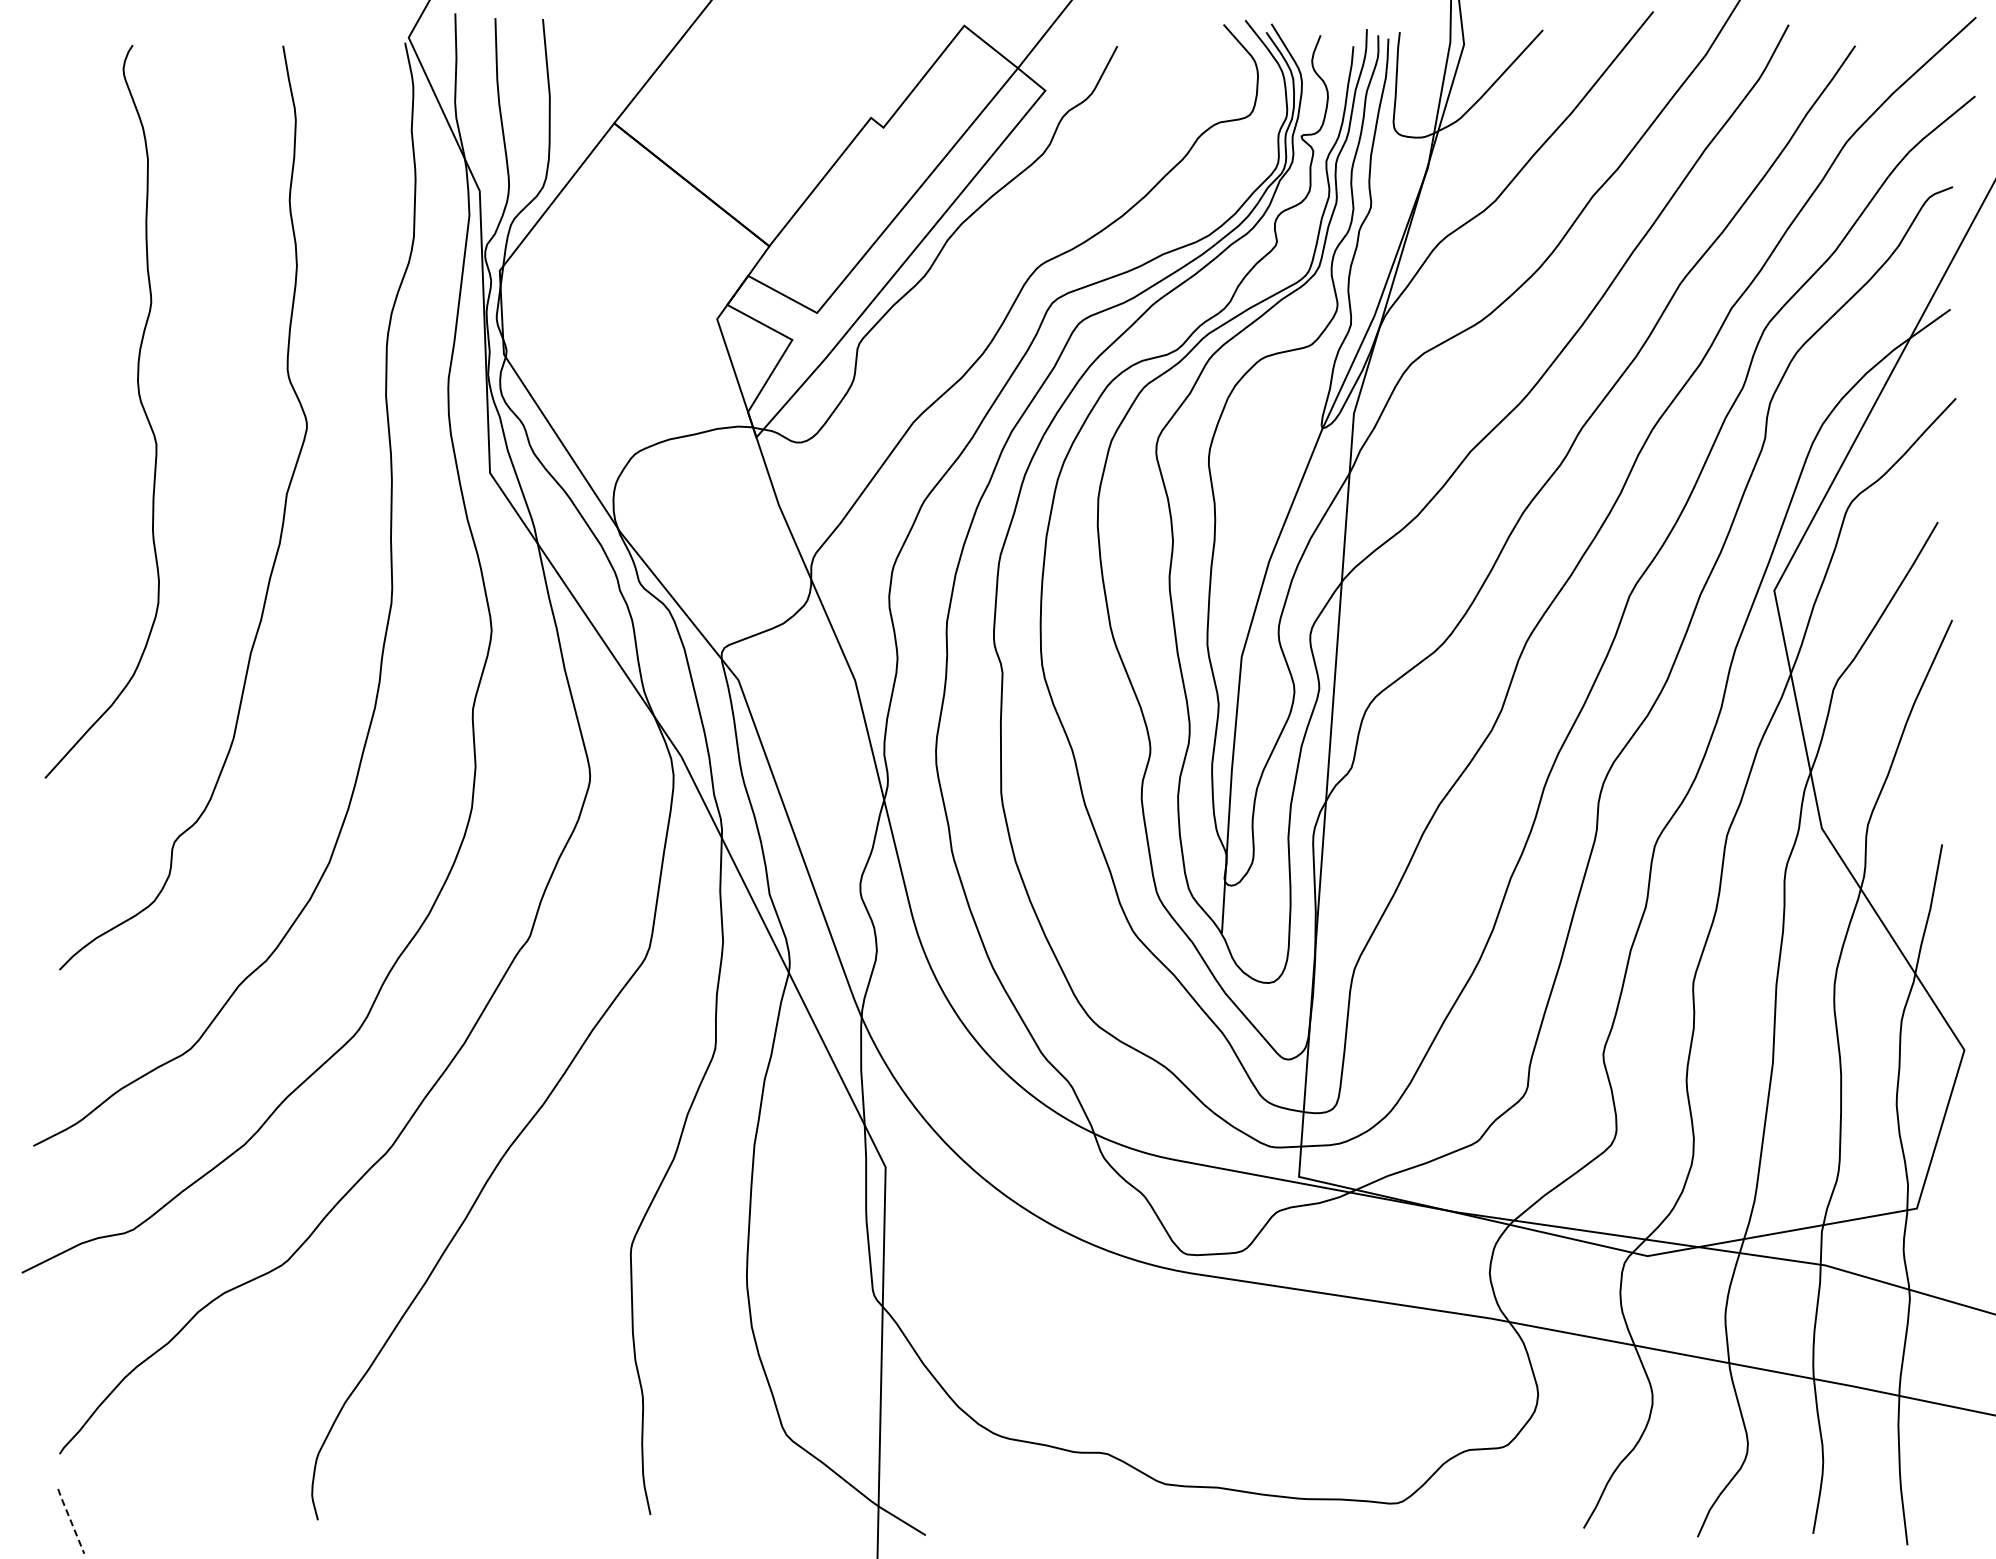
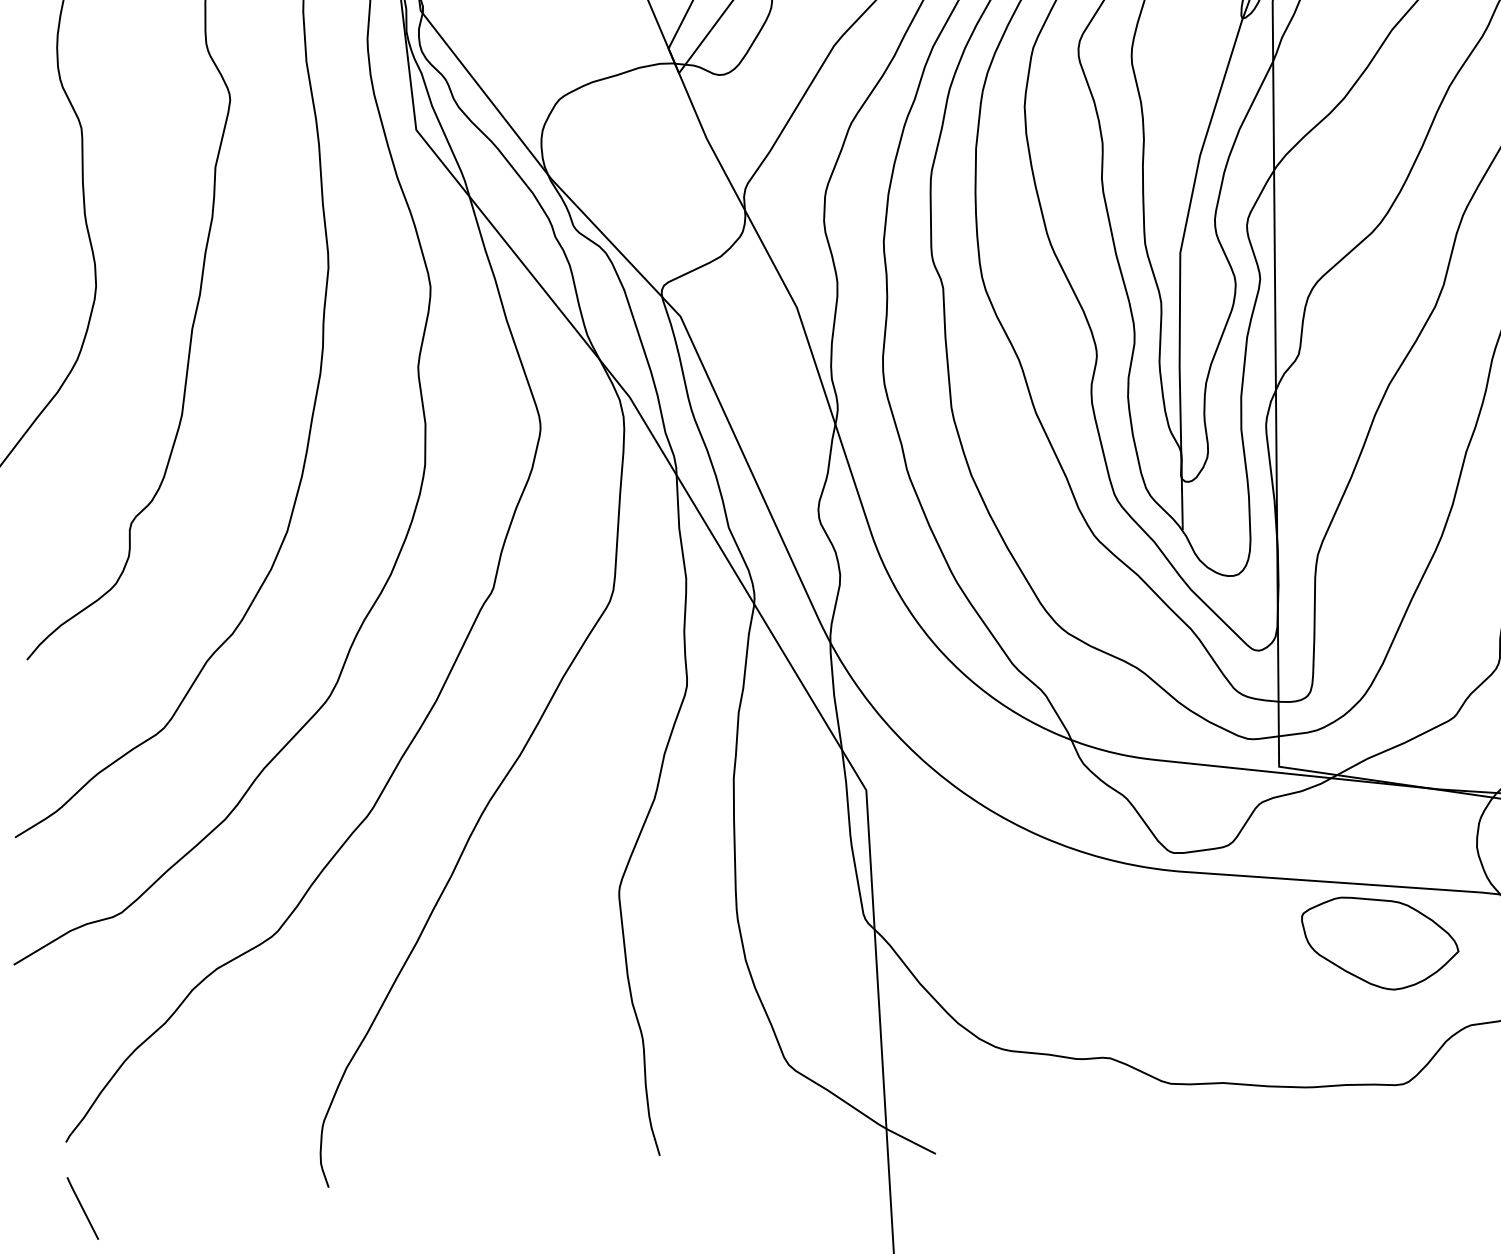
part: (1385, 1360) -> (1380, 942), added
line: (70, 1520) -> (82, 1207), dashed -> solid

